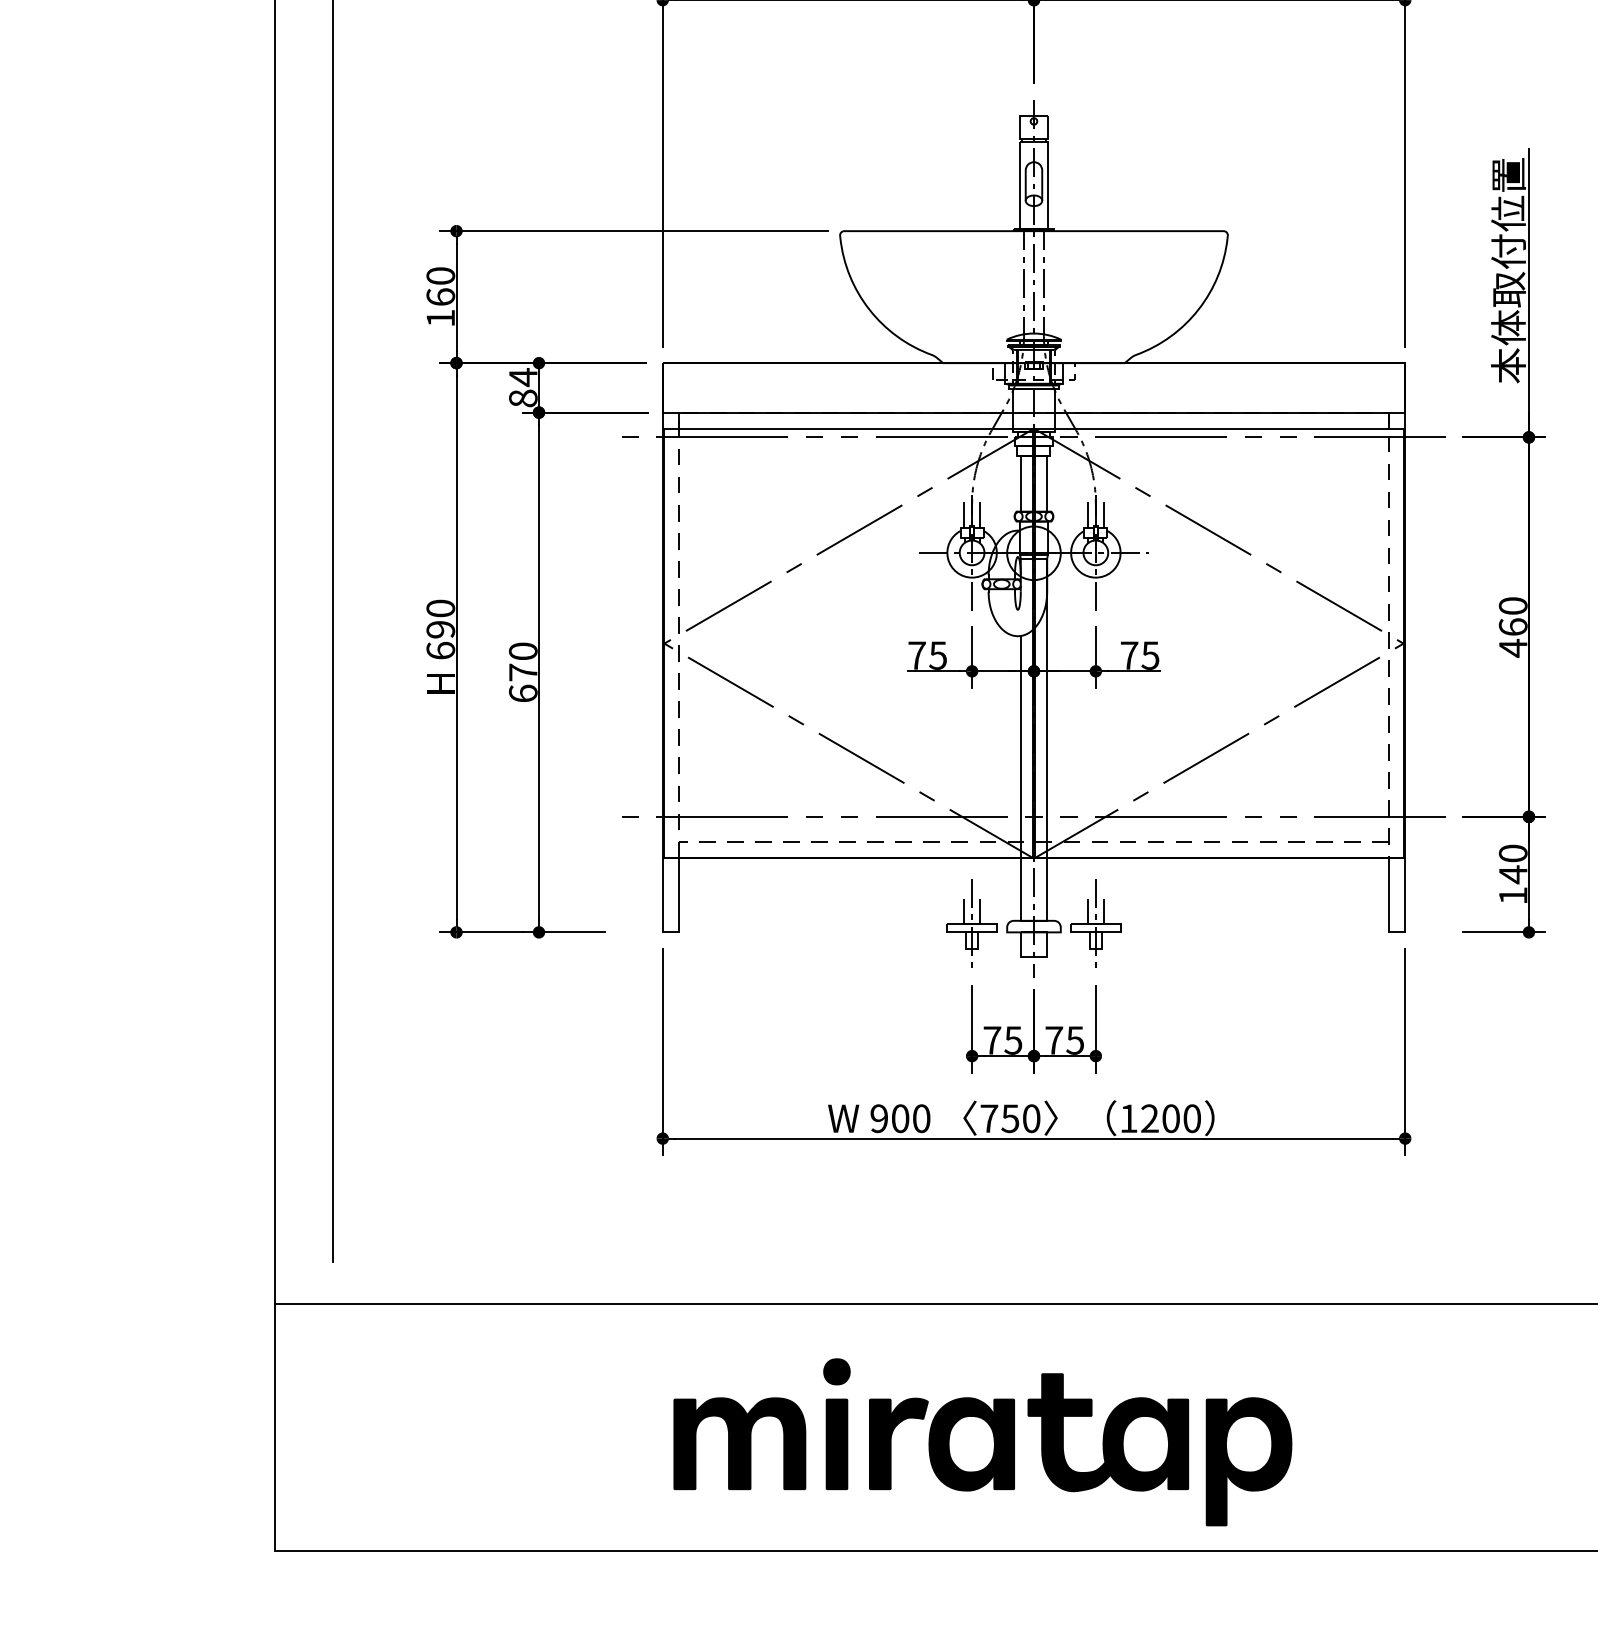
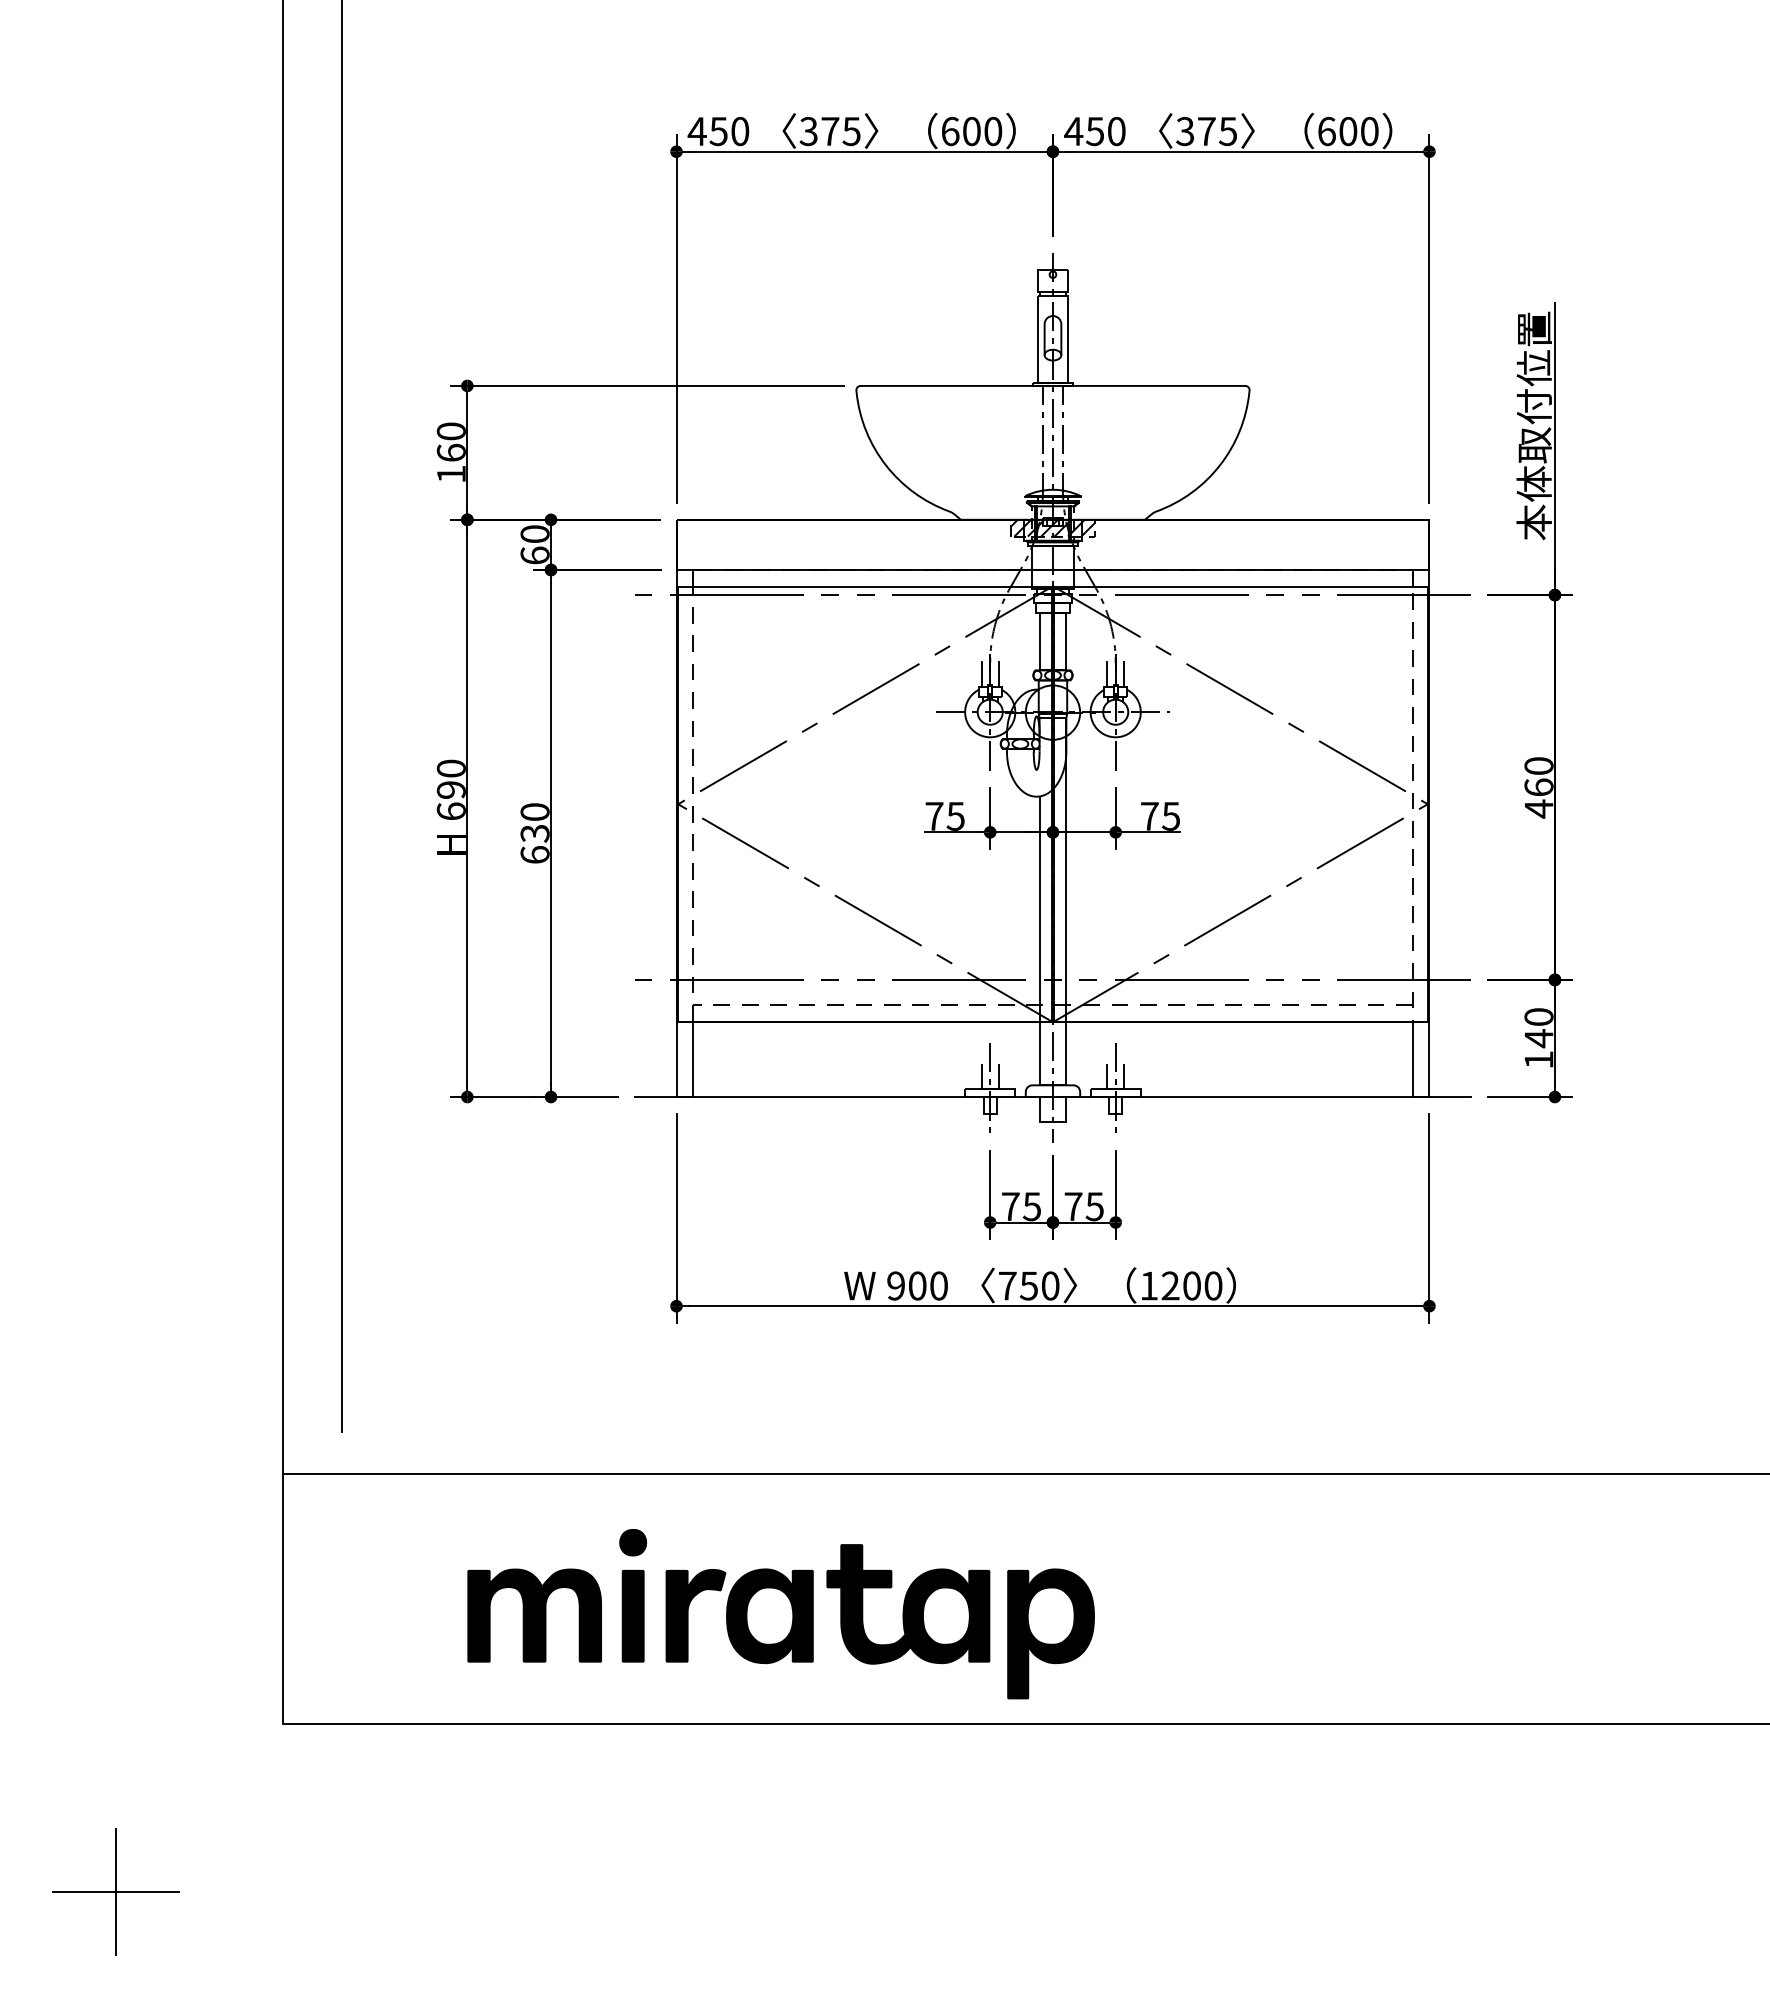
hatch: (1033, 370) -> (1052, 527), added
text: (522, 387) -> (534, 544), 84 -> 60
text: (522, 672) -> (534, 833), 670 -> 630
line: (1033, 932) -> (1052, 1097), added
part: (982, 1442) -> (780, 1614), moved

